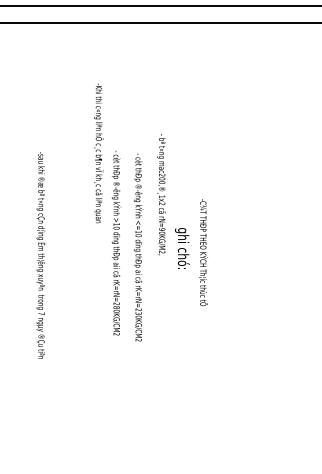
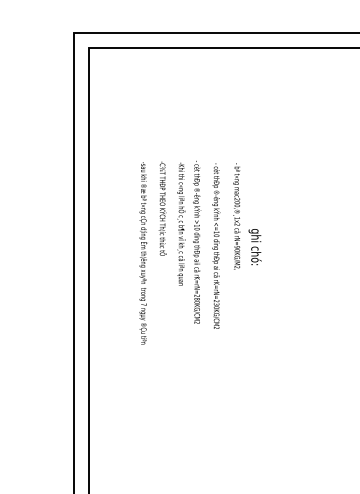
text: (98, 152) -> (181, 223), moved
text: (161, 194) -> (236, 216), moved
text: (203, 252) -> (162, 208), moved
text: (41, 255) -> (143, 253), moved

